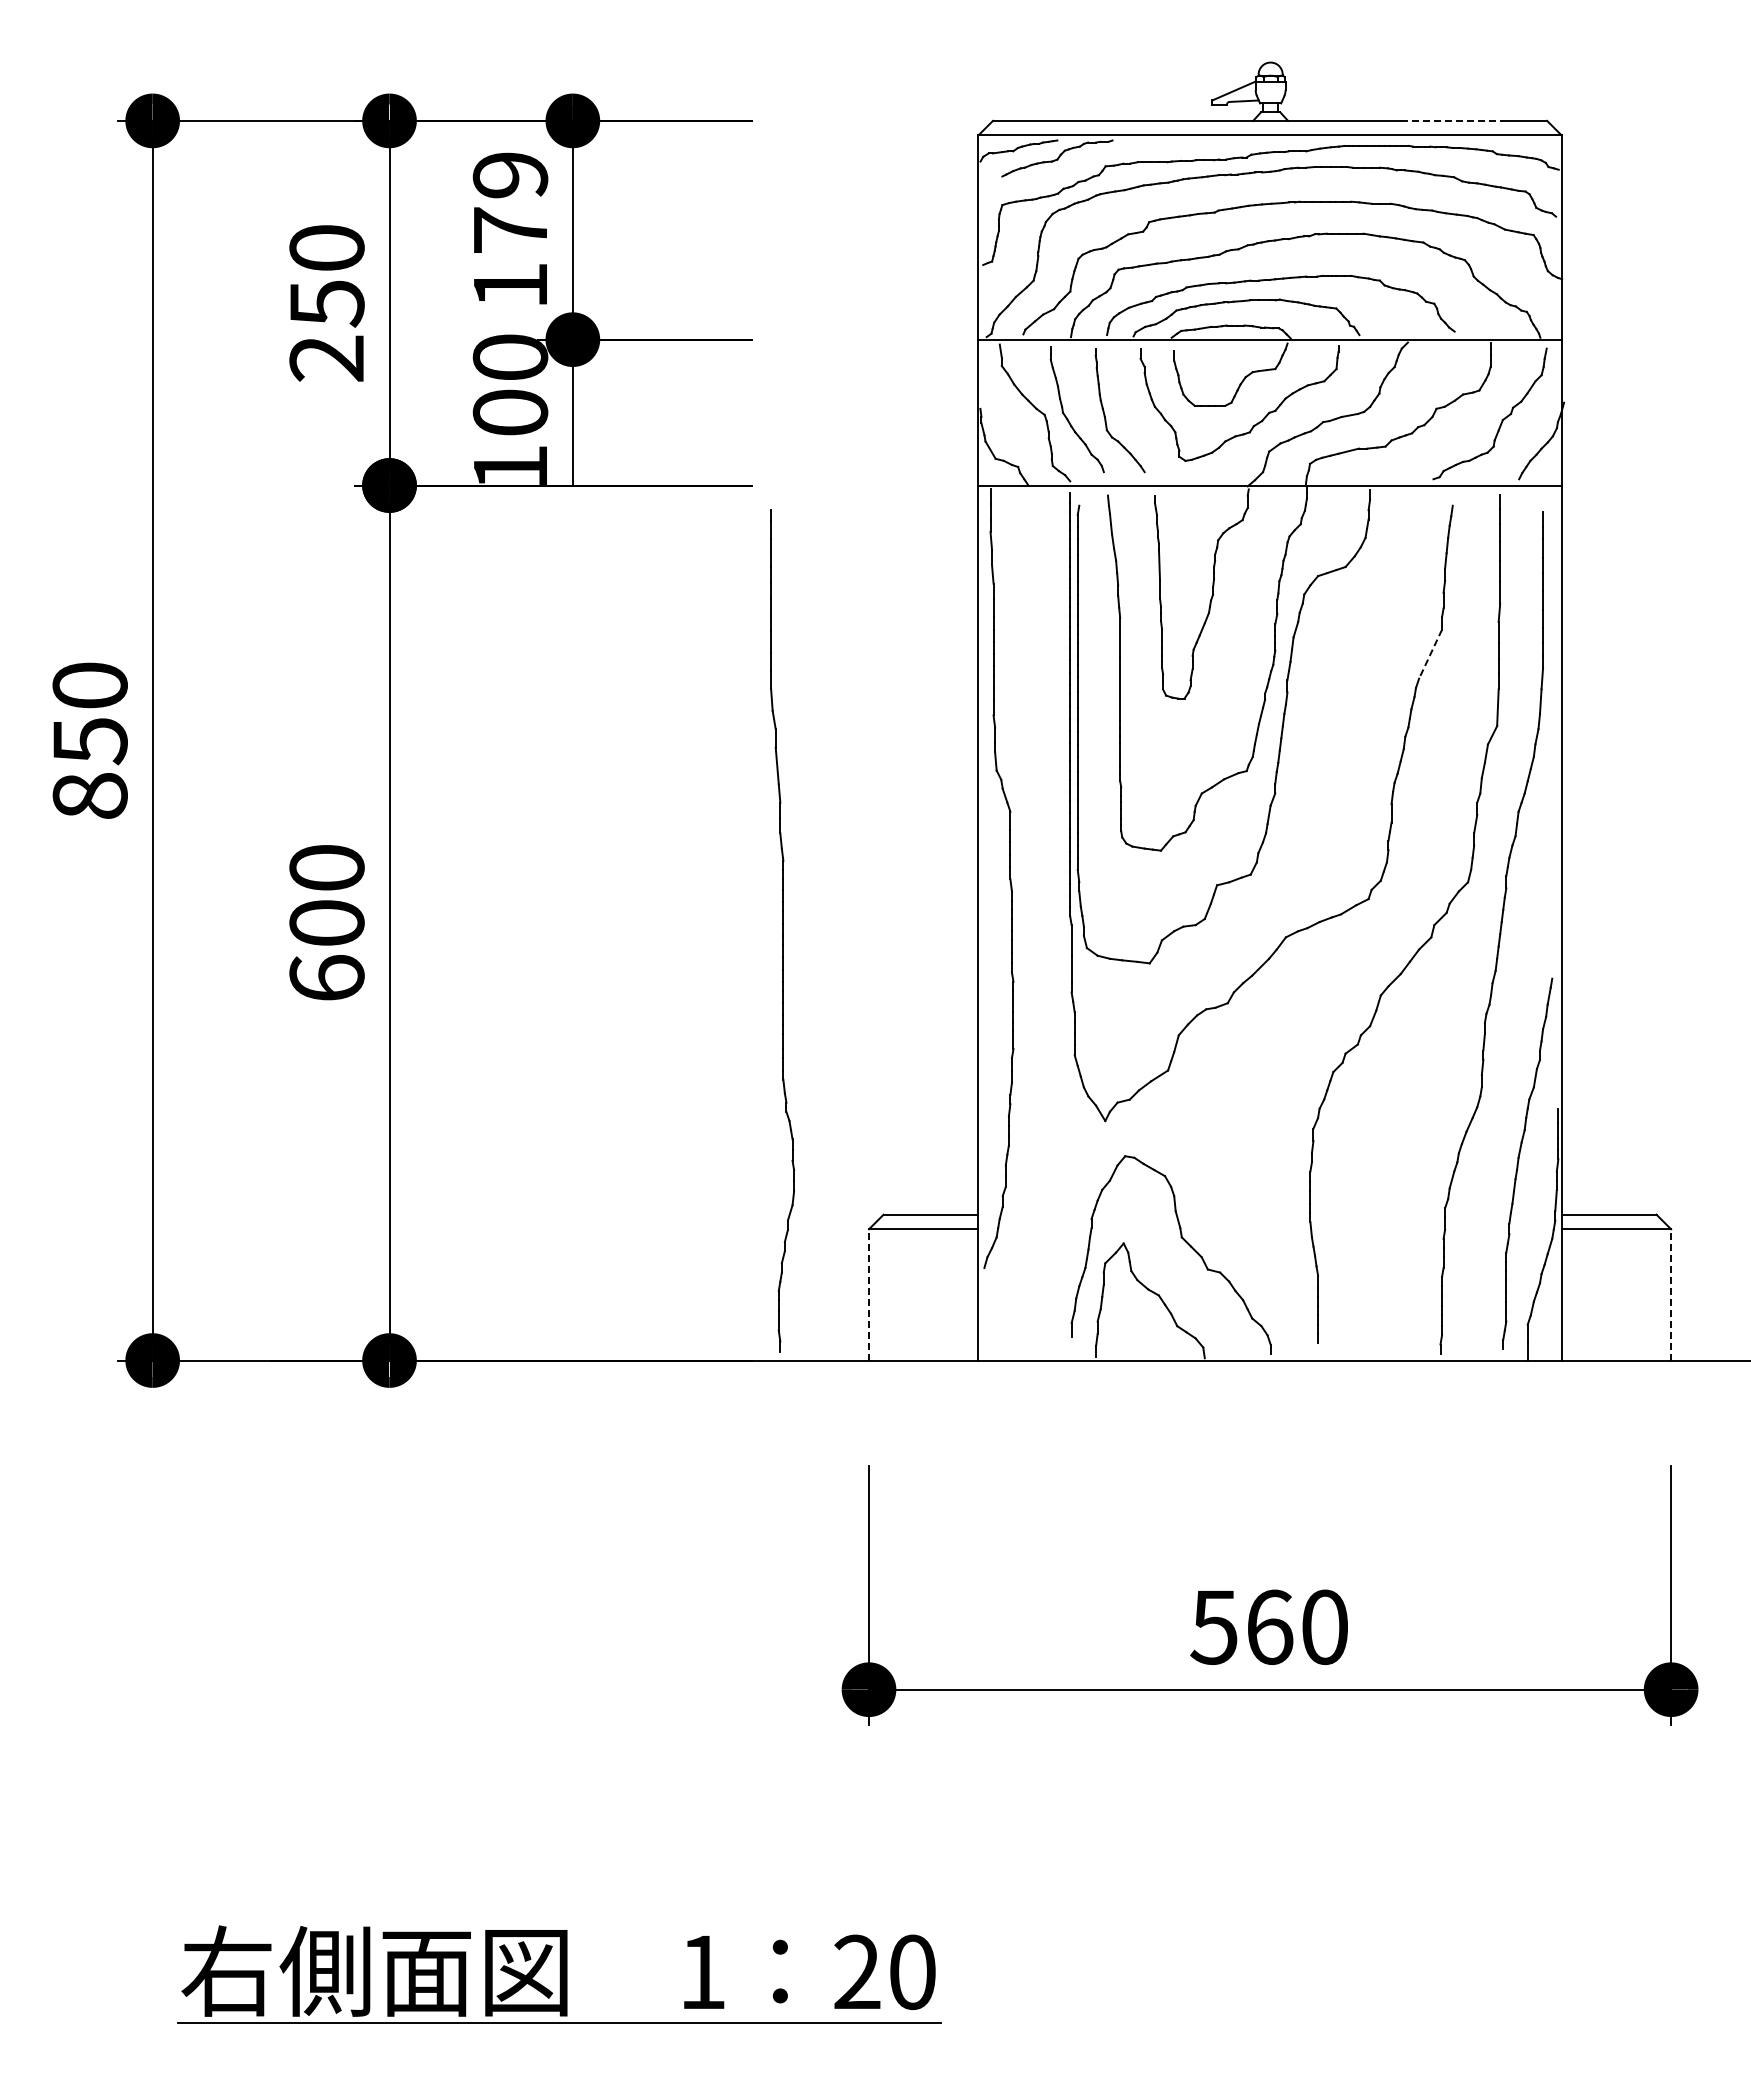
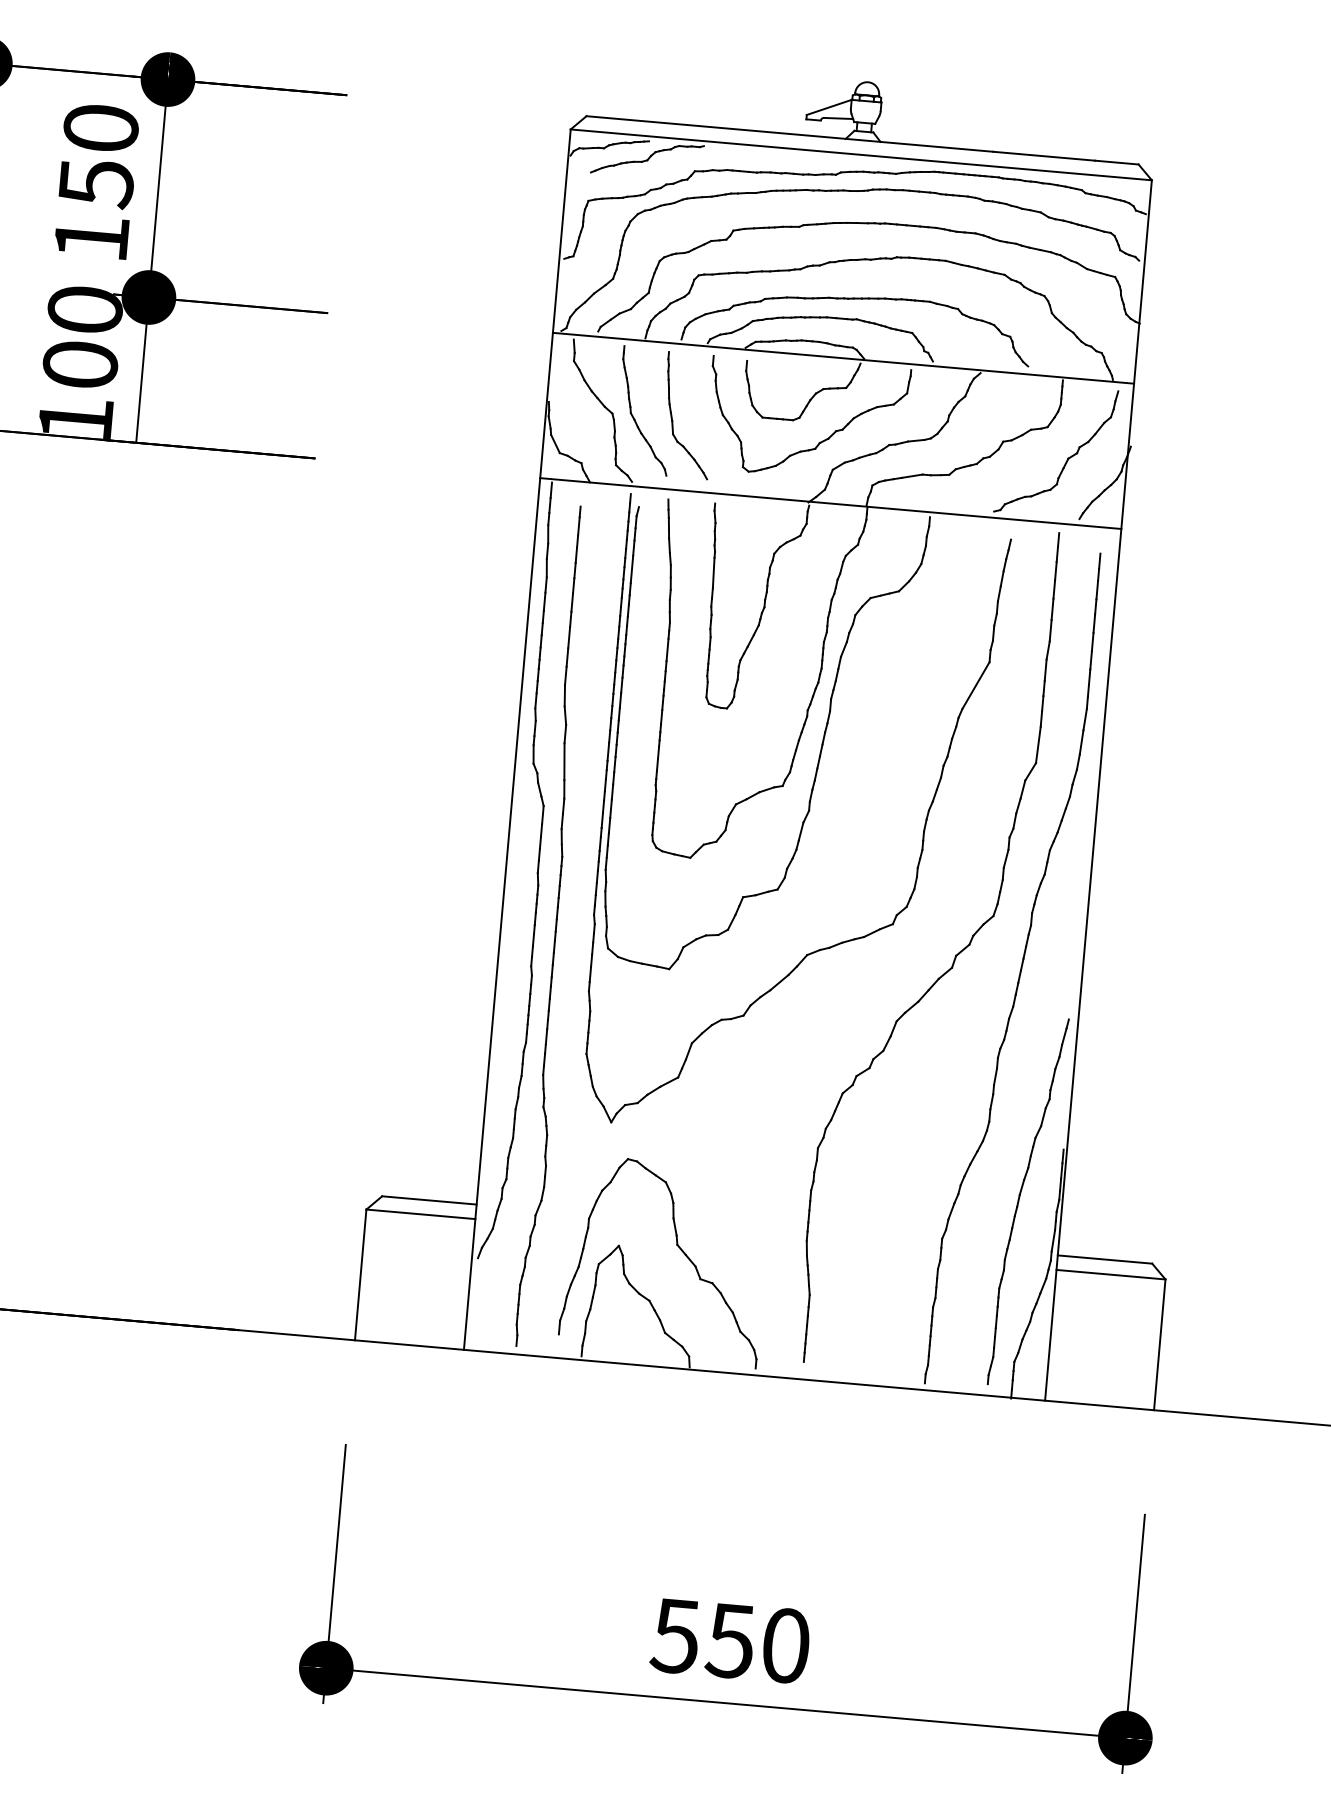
line: (1452, 120) -> (1044, 155), dashed -> solid
text: (510, 203) -> (98, 156), 179 -> 150
line: (1430, 654) -> (975, 685), dashed -> solid
part: (782, 930) -> (555, 926), moved
line: (869, 1294) -> (361, 1274), dashed -> solid
line: (1671, 1294) -> (1160, 1344), dashed -> solid
text: (1269, 1627) -> (730, 1641), 560 -> 550

